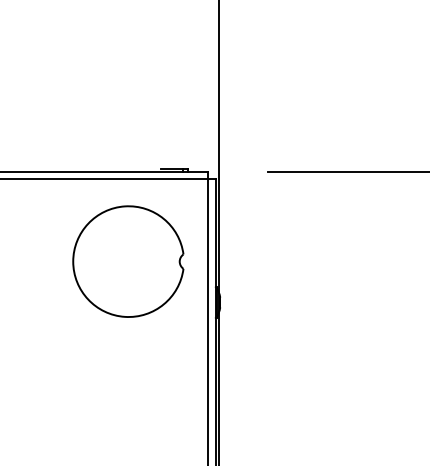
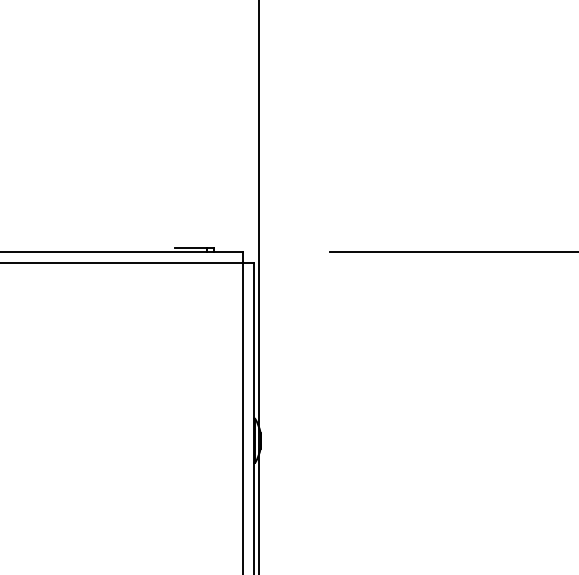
part: (128, 261) -> (128, 381), removed

